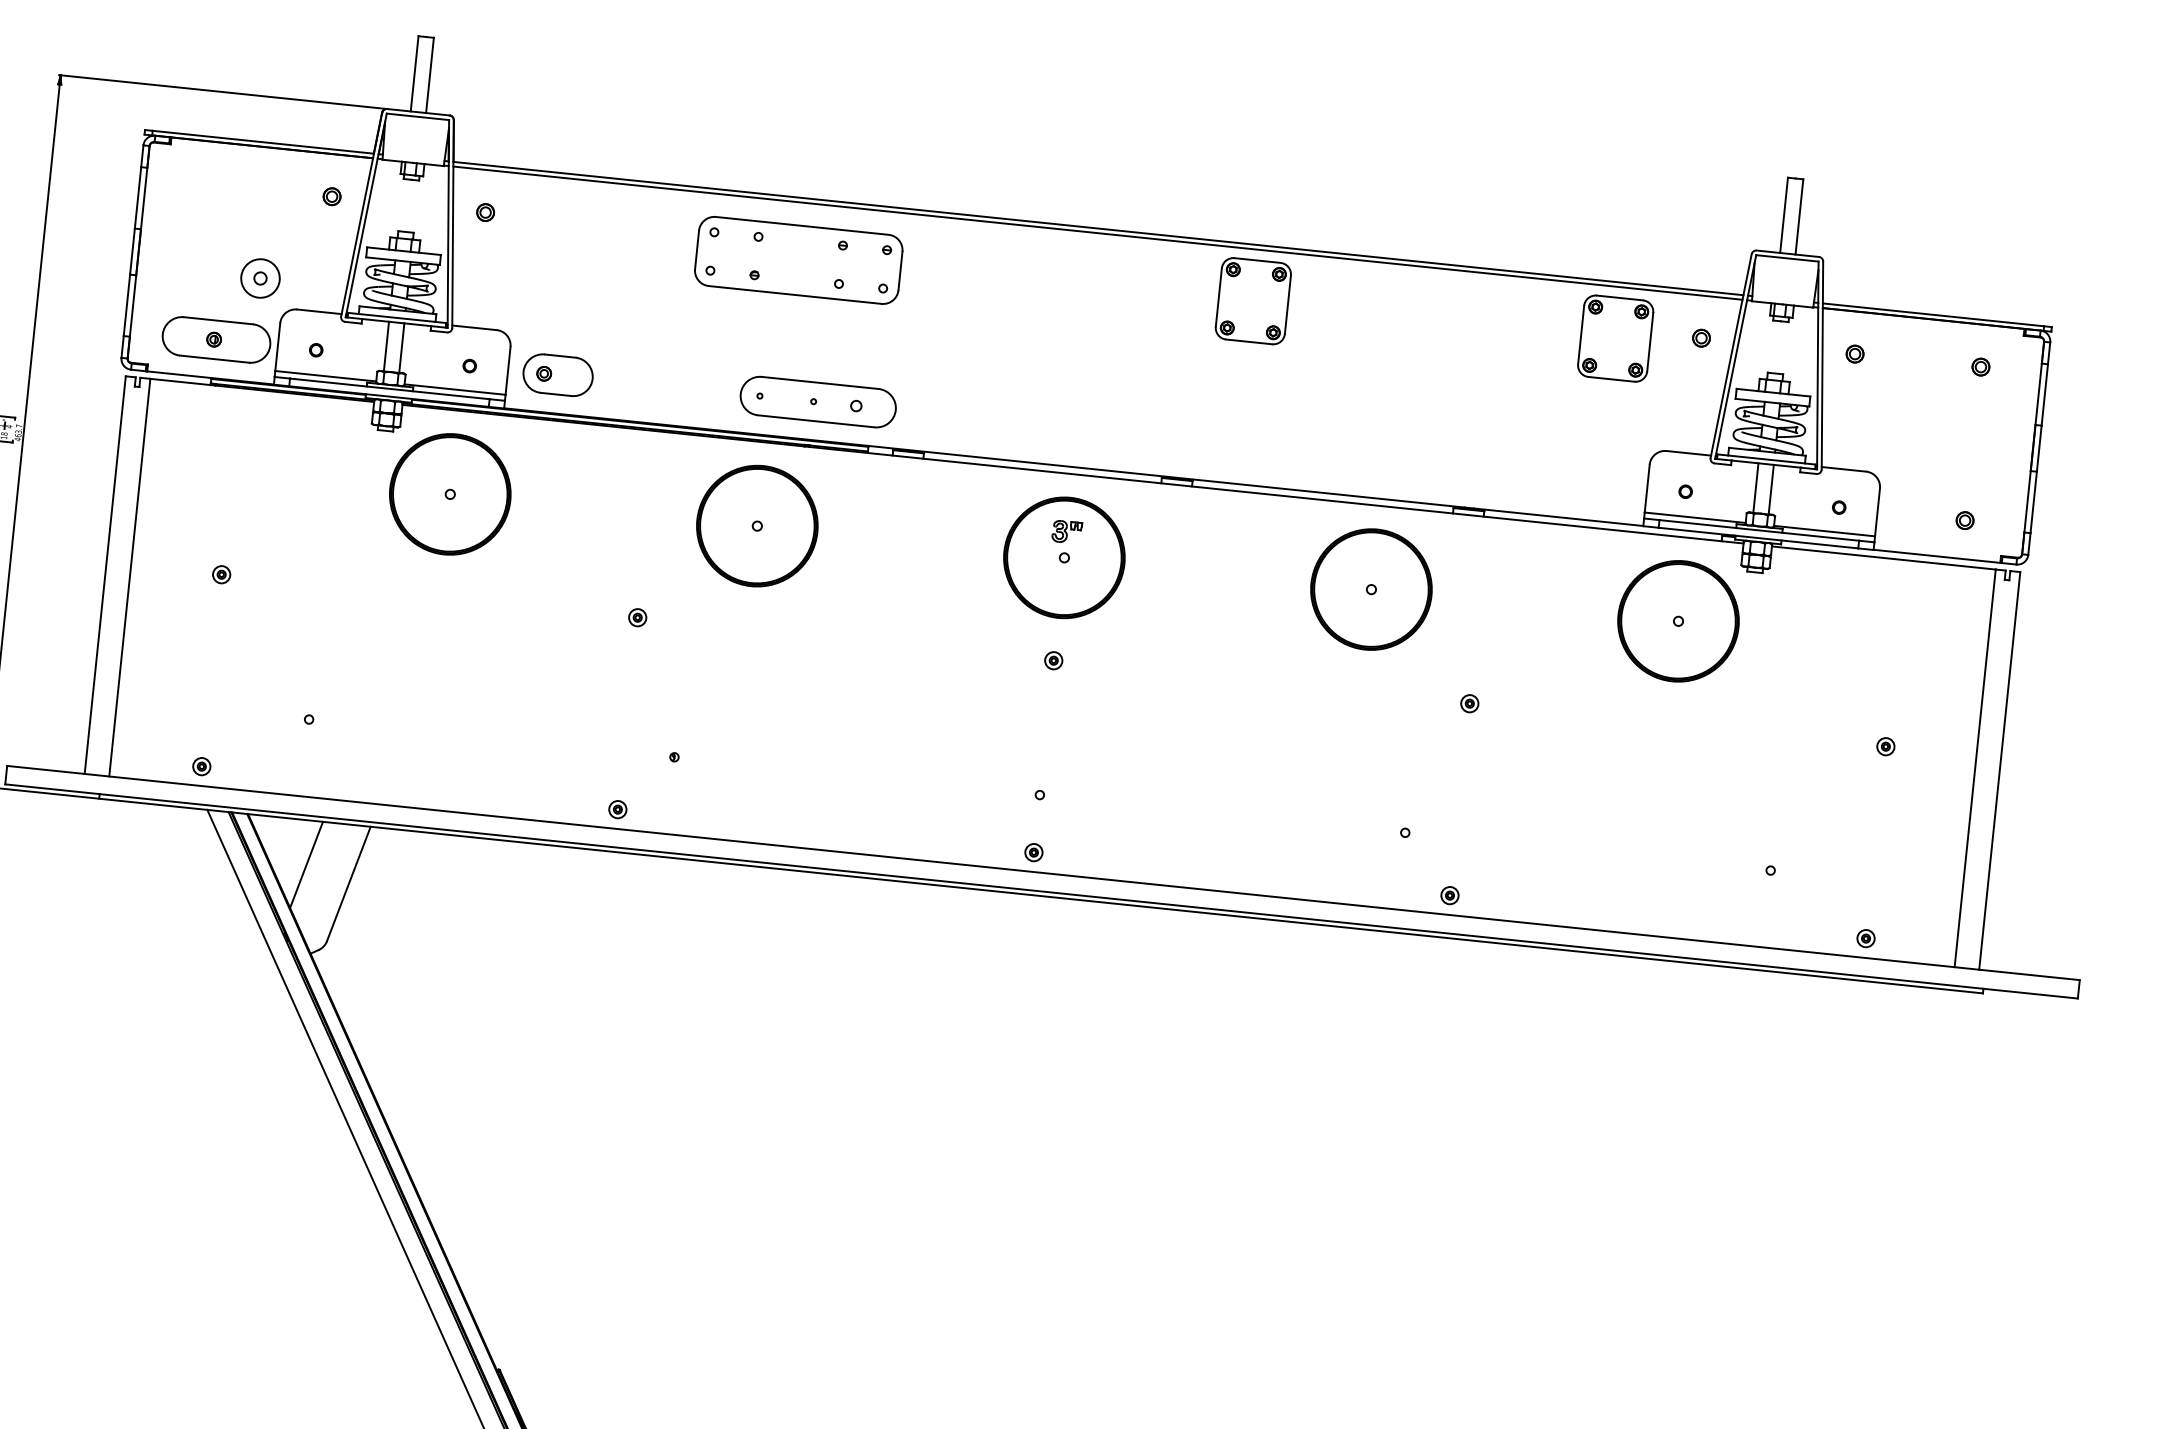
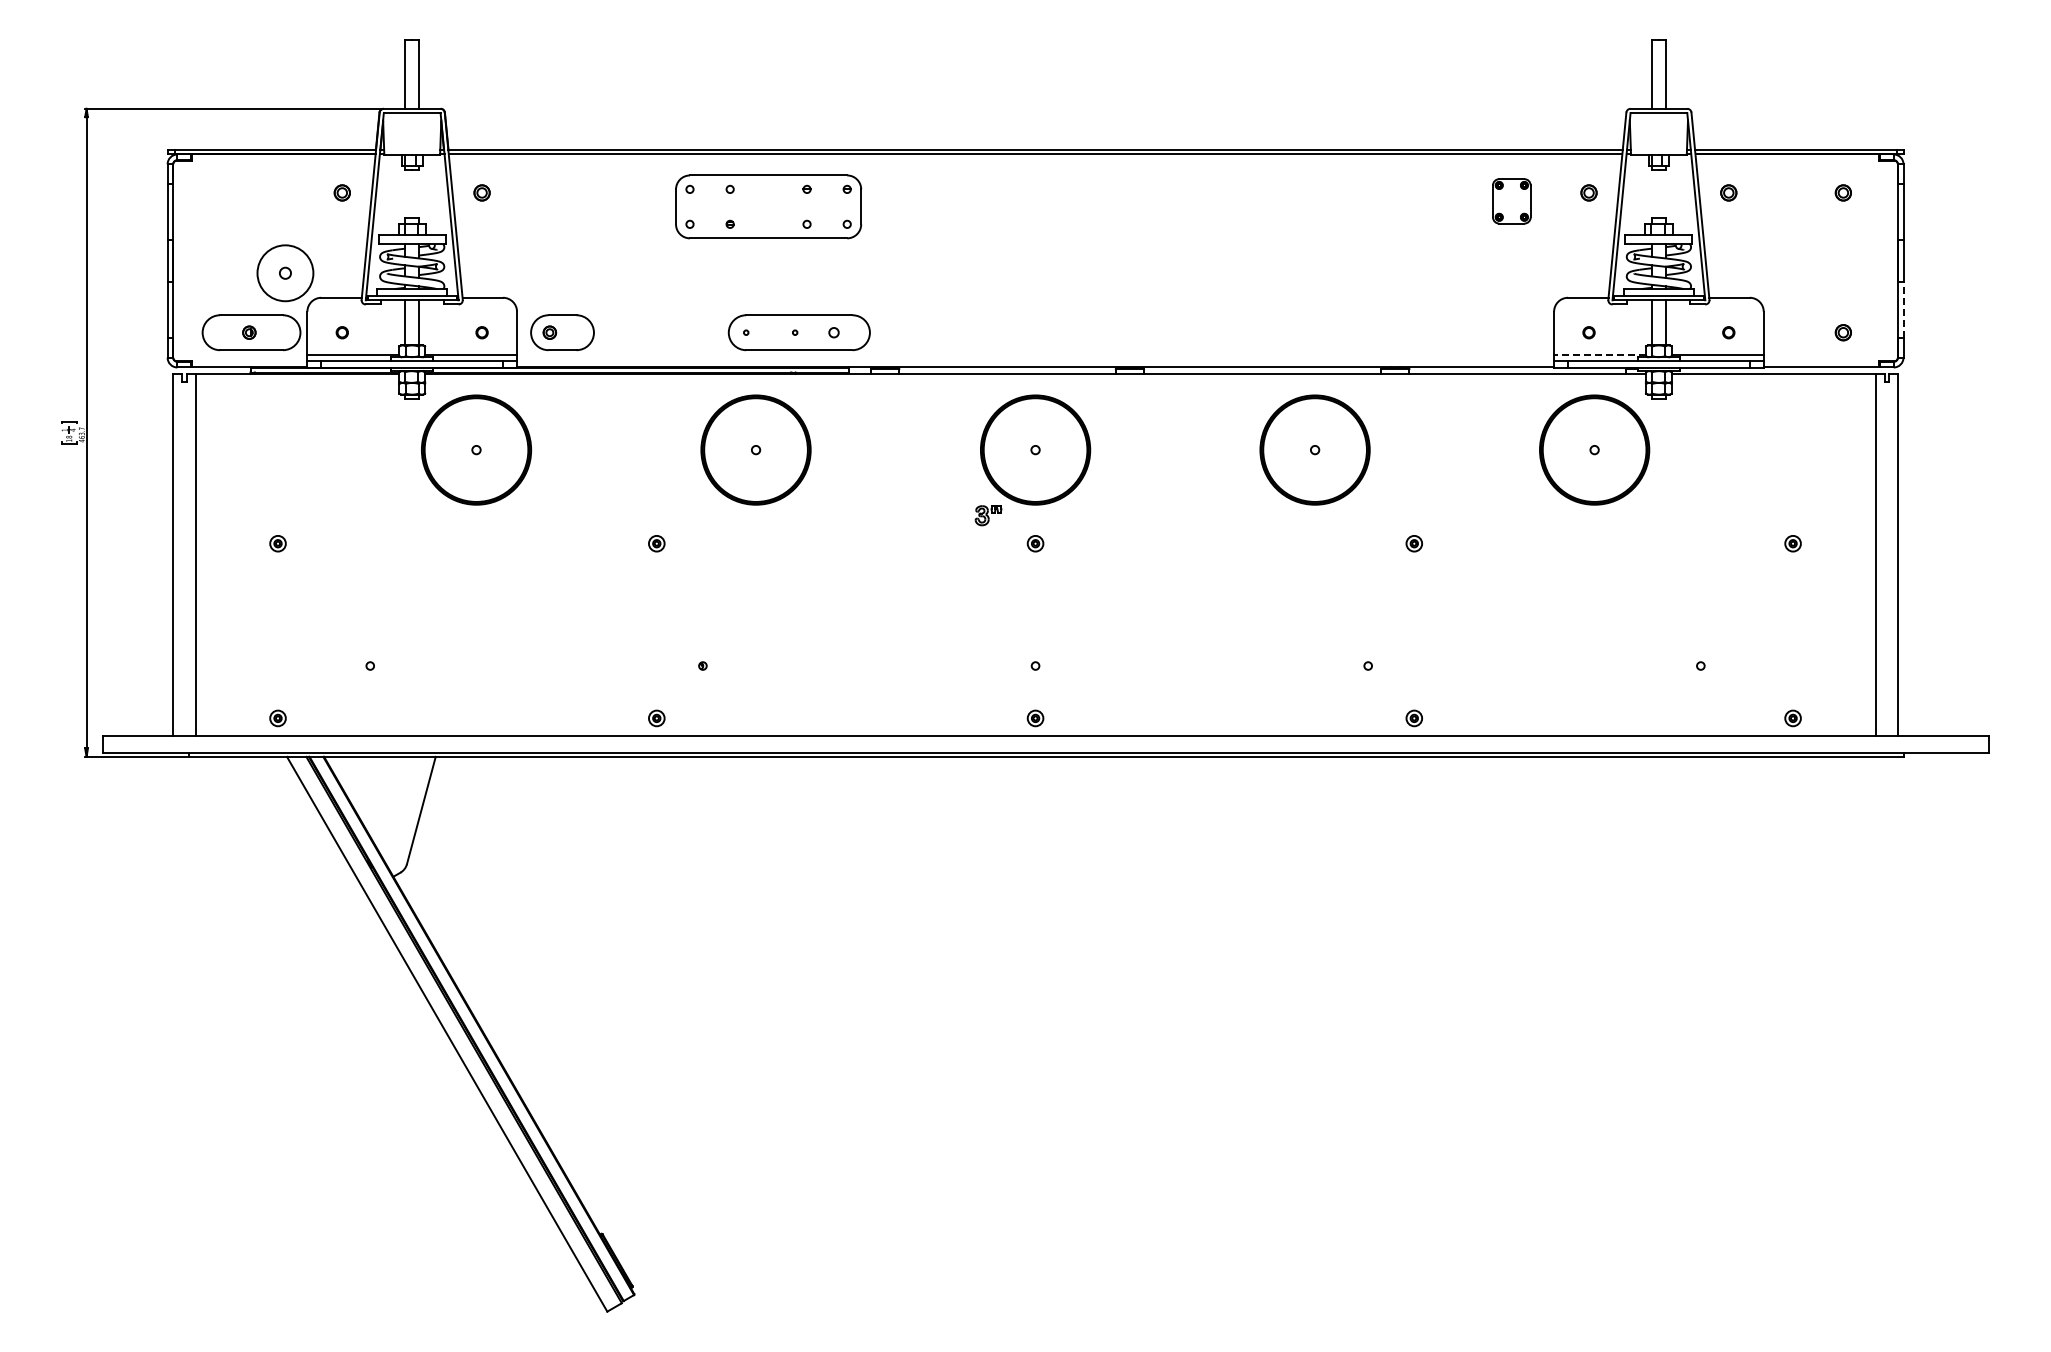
circle: (259, 277) -> (284, 272), size x1.6
part: (1252, 301) -> (1181, 201), removed
part: (1615, 338) -> (1511, 201), size x0.6
line: (2033, 501) -> (1903, 309), solid -> dashed
line: (1695, 518) -> (1600, 355), solid -> dashed
part: (1067, 531) -> (988, 515), moved
line: (306, 864) -> (381, 796), removed

